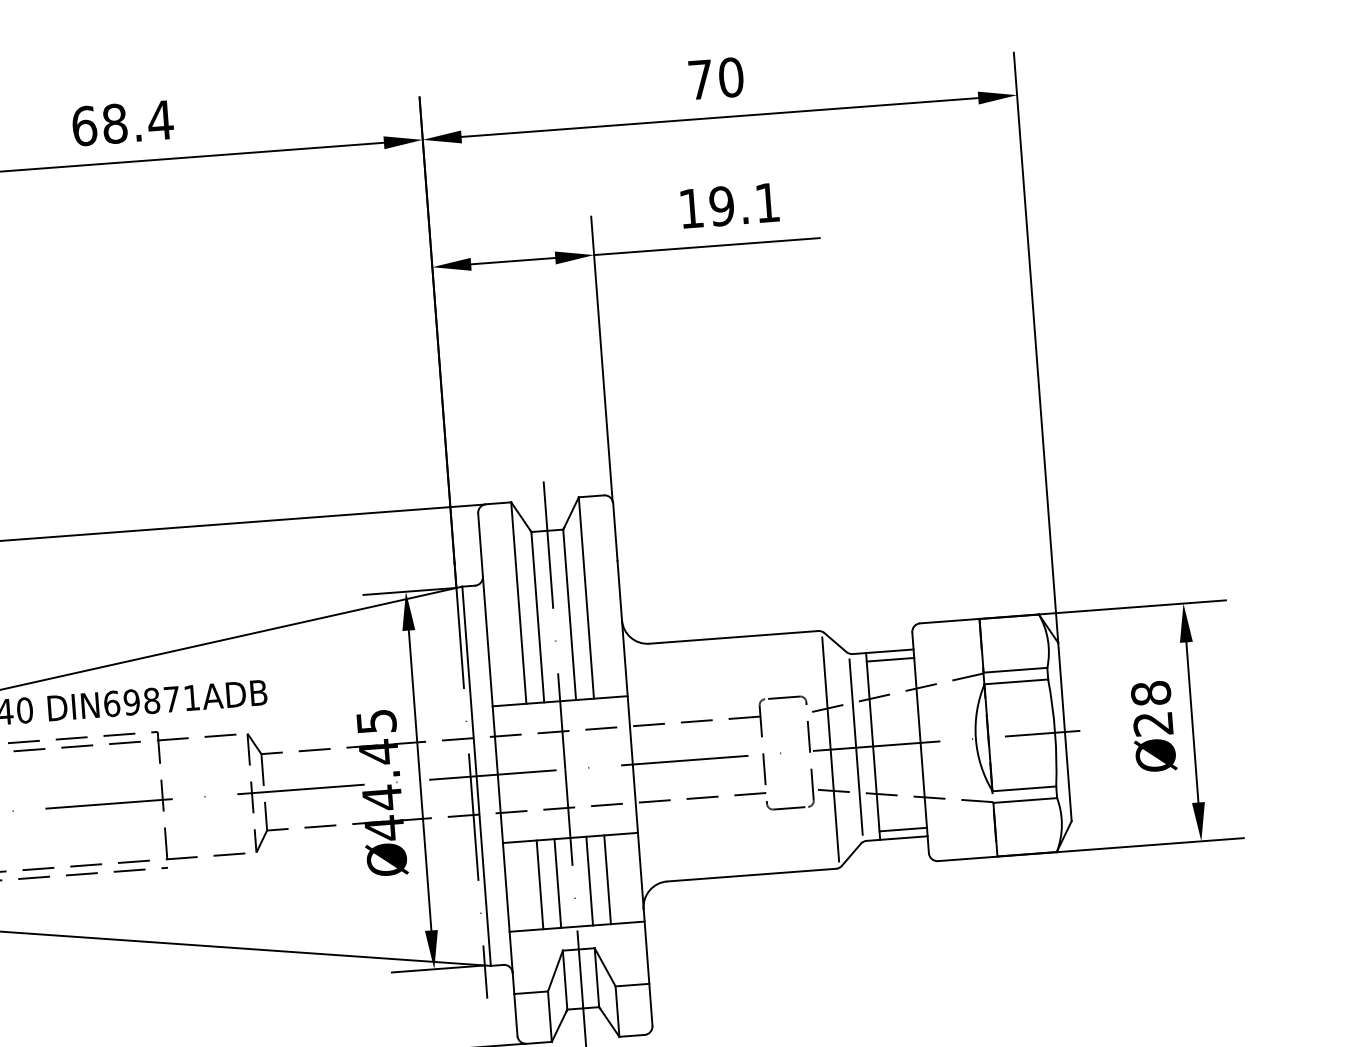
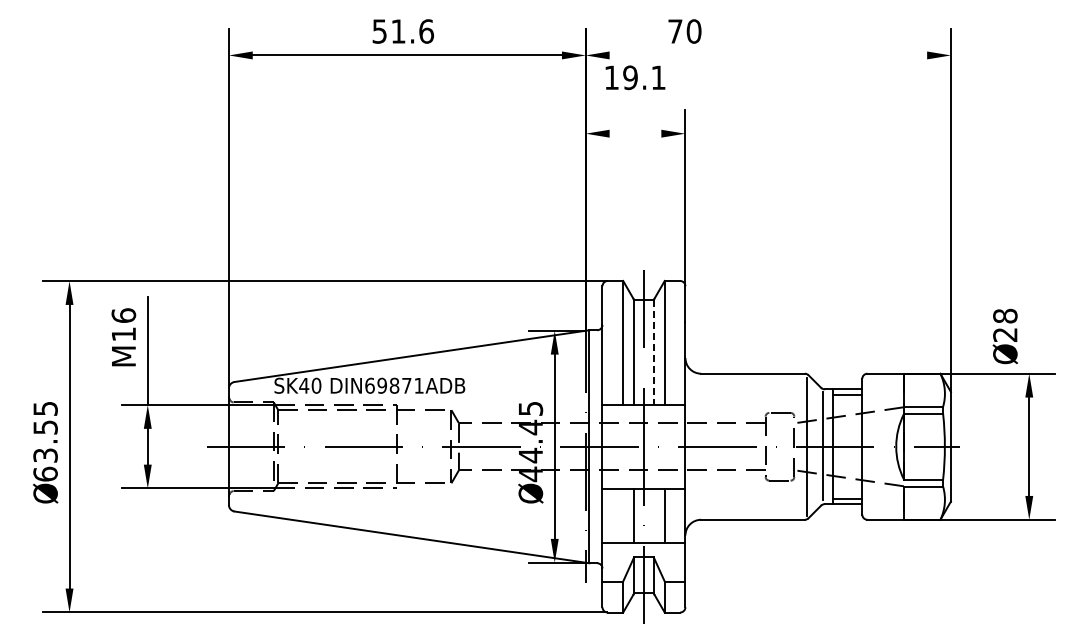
text: (715, 78) -> (684, 31), moved
line: (720, 117) -> (768, 55), removed
text: (123, 123) -> (403, 31), 68.4 -> 51.6
text: (729, 205) -> (635, 77), moved
line: (706, 246) -> (754, 133), removed
line: (513, 260) -> (635, 133), removed
line: (569, 615) -> (653, 352), solid -> dashed
text: (1152, 726) -> (1004, 336), moved
line: (589, 880) -> (653, 515), removed
line: (540, 883) -> (623, 515), removed

